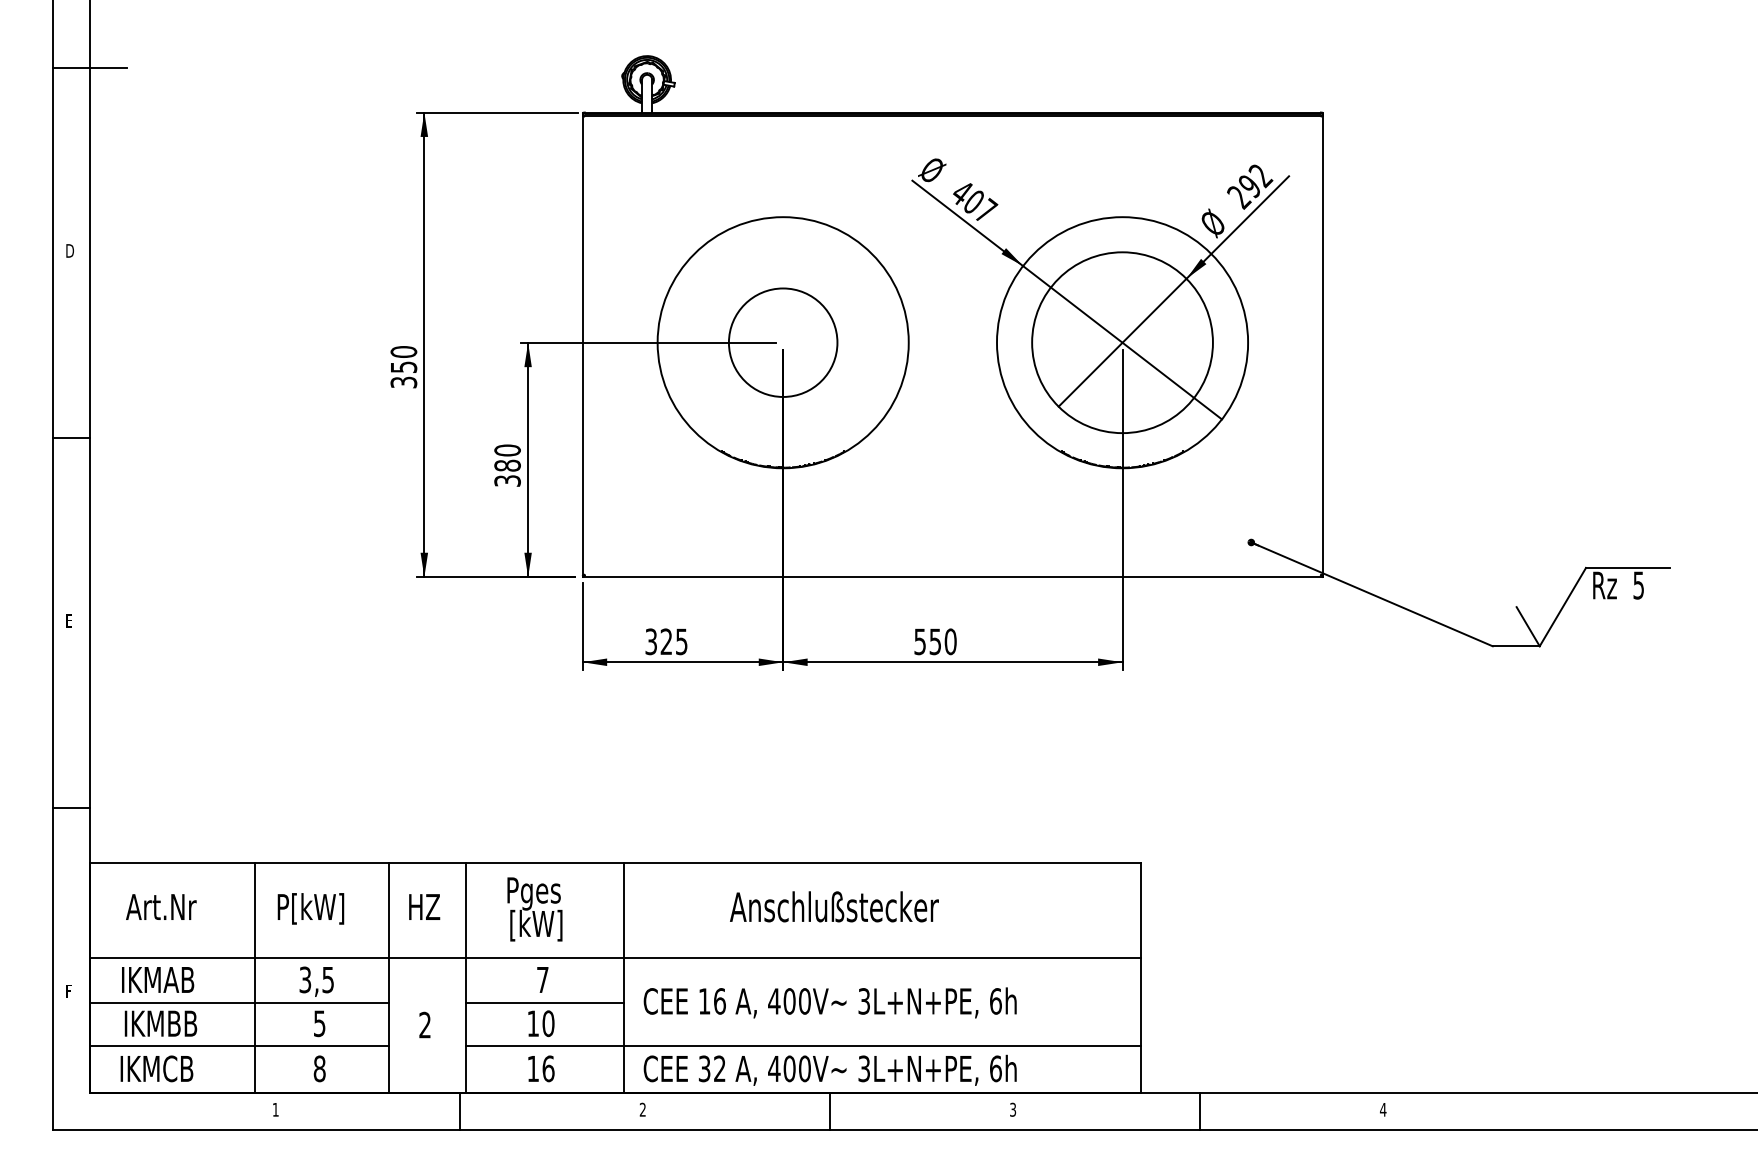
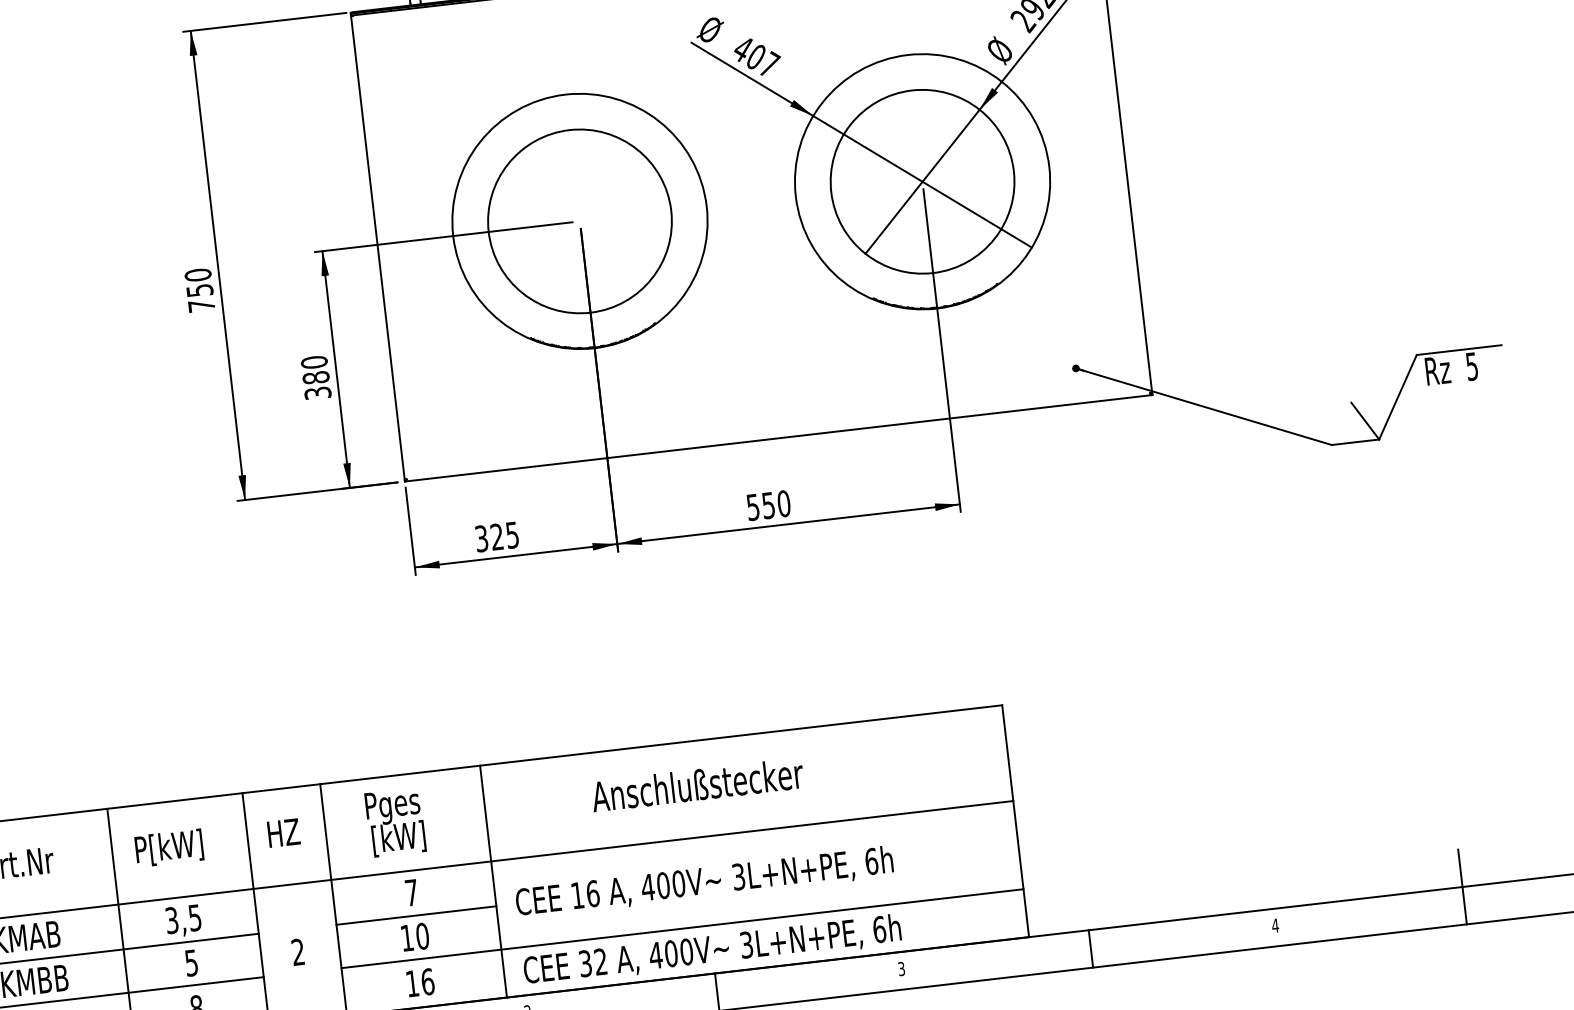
circle: (782, 342) -> (579, 221), size x1.67
text: (403, 382) -> (201, 305), 350 -> 750
line: (1570, 1093) -> (1462, 887), added

